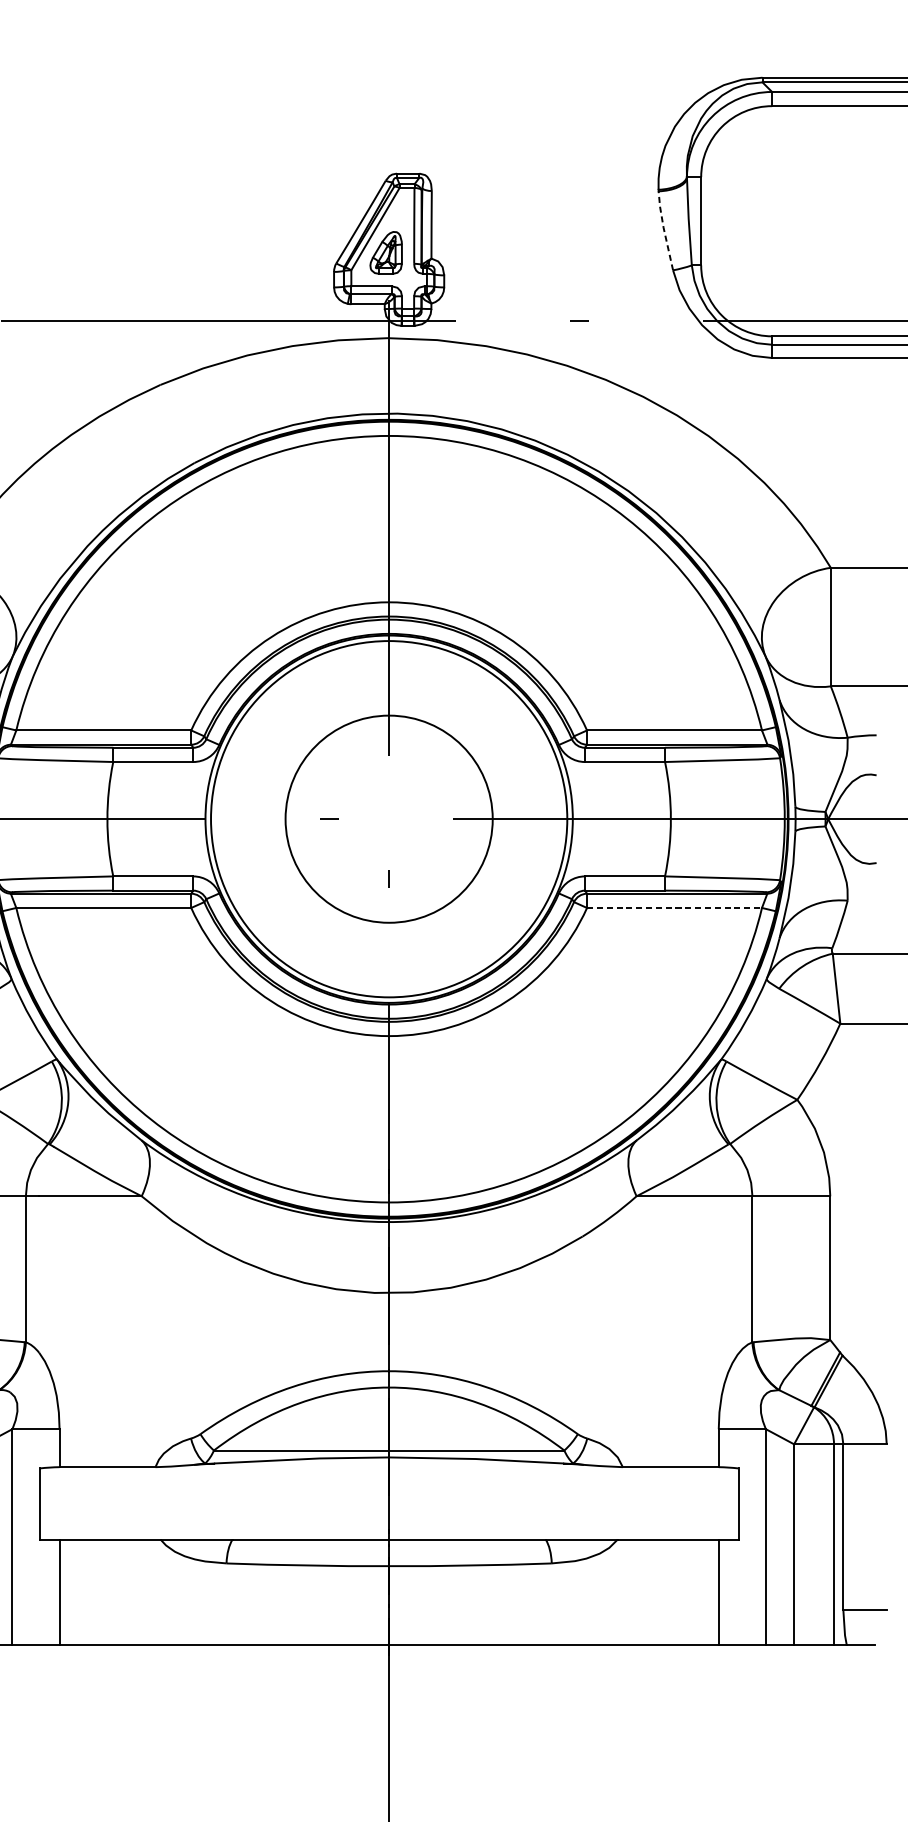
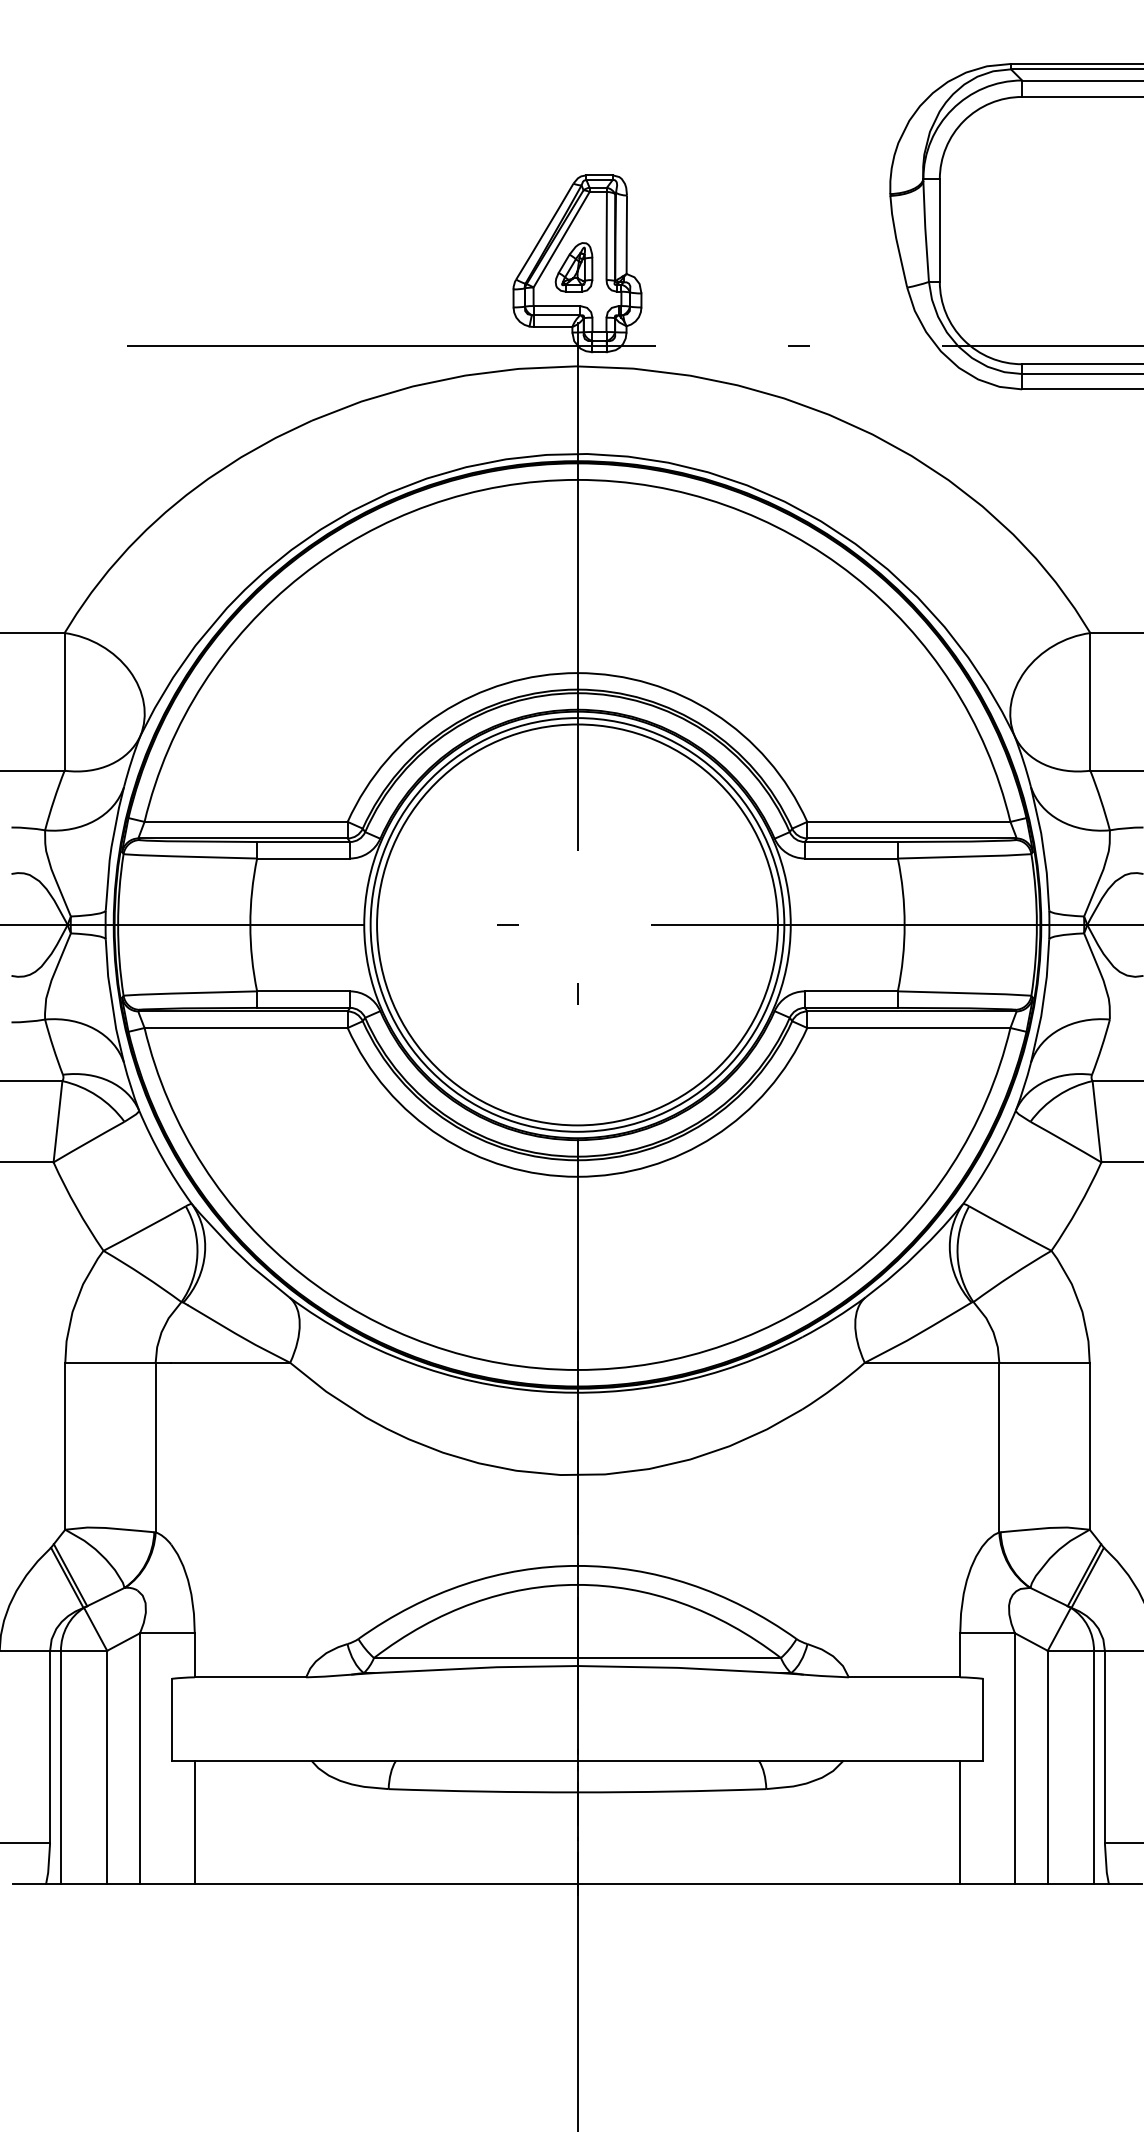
line: (663, 229) -> (896, 240), dashed -> solid
circle: (389, 818) -> (577, 924), size x1.67
line: (674, 908) -> (908, 1028), dashed -> solid

